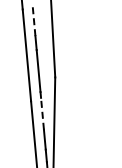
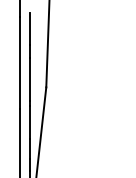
line: (34, 20) -> (30, 28), dashed -> solid
line: (42, 113) -> (30, 122), dashed -> solid

